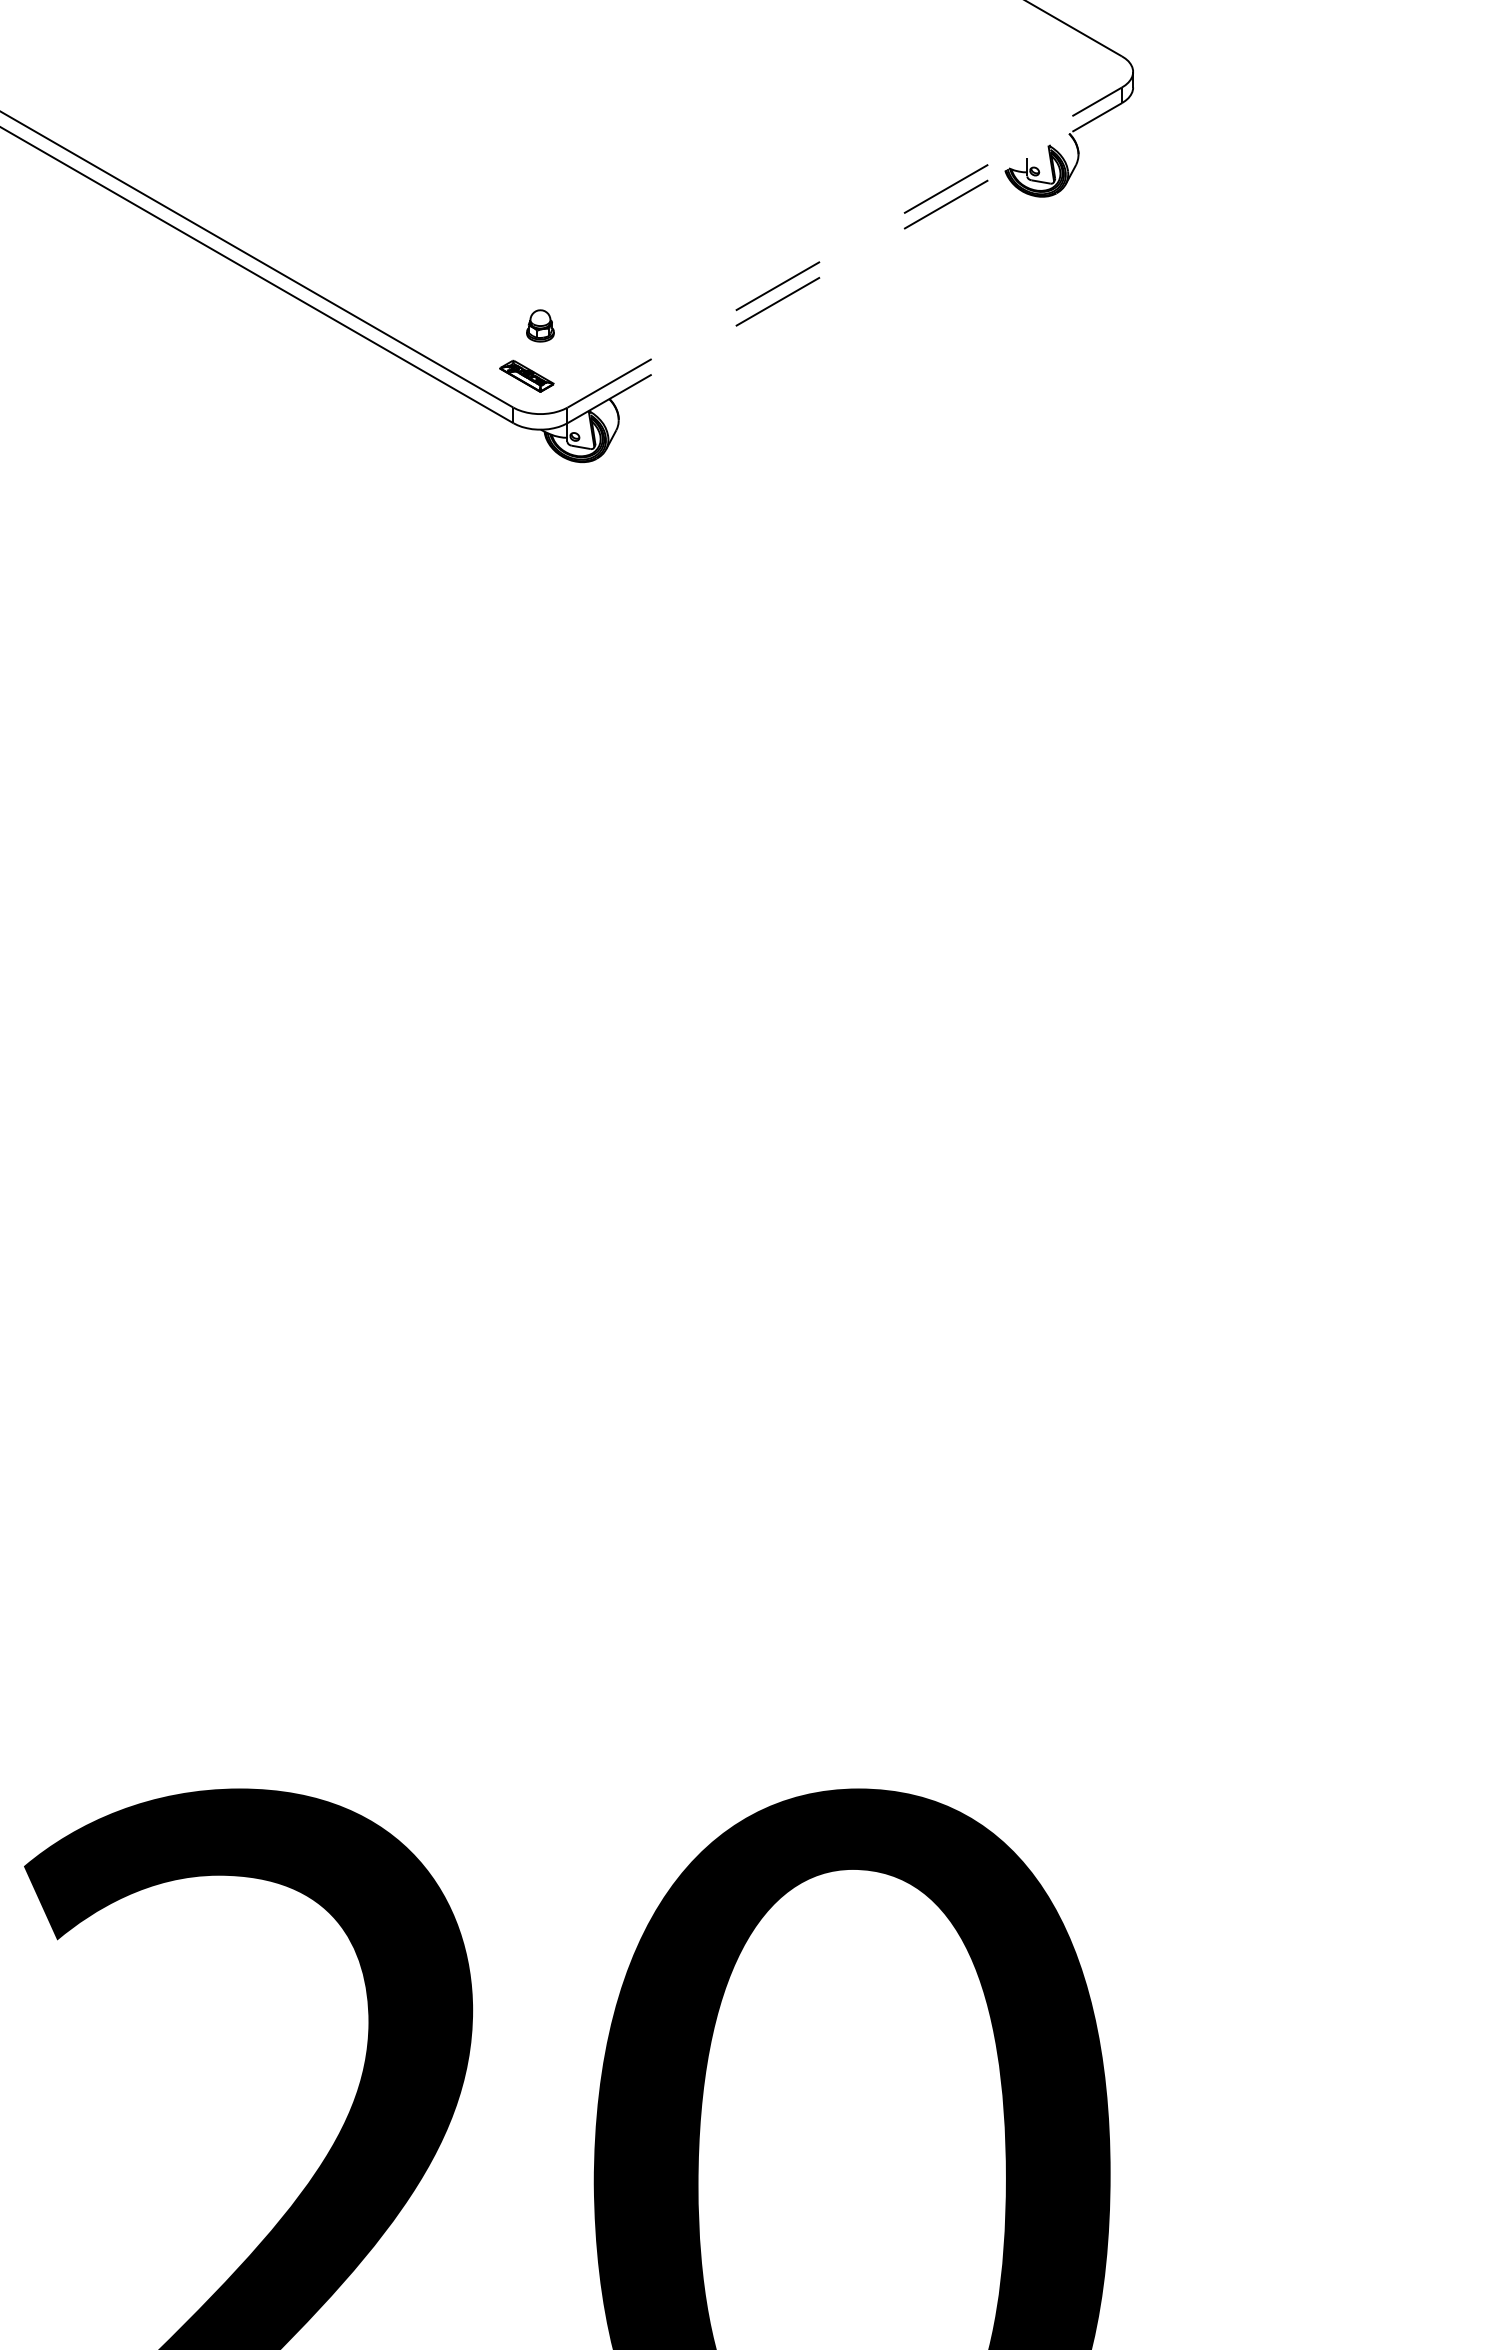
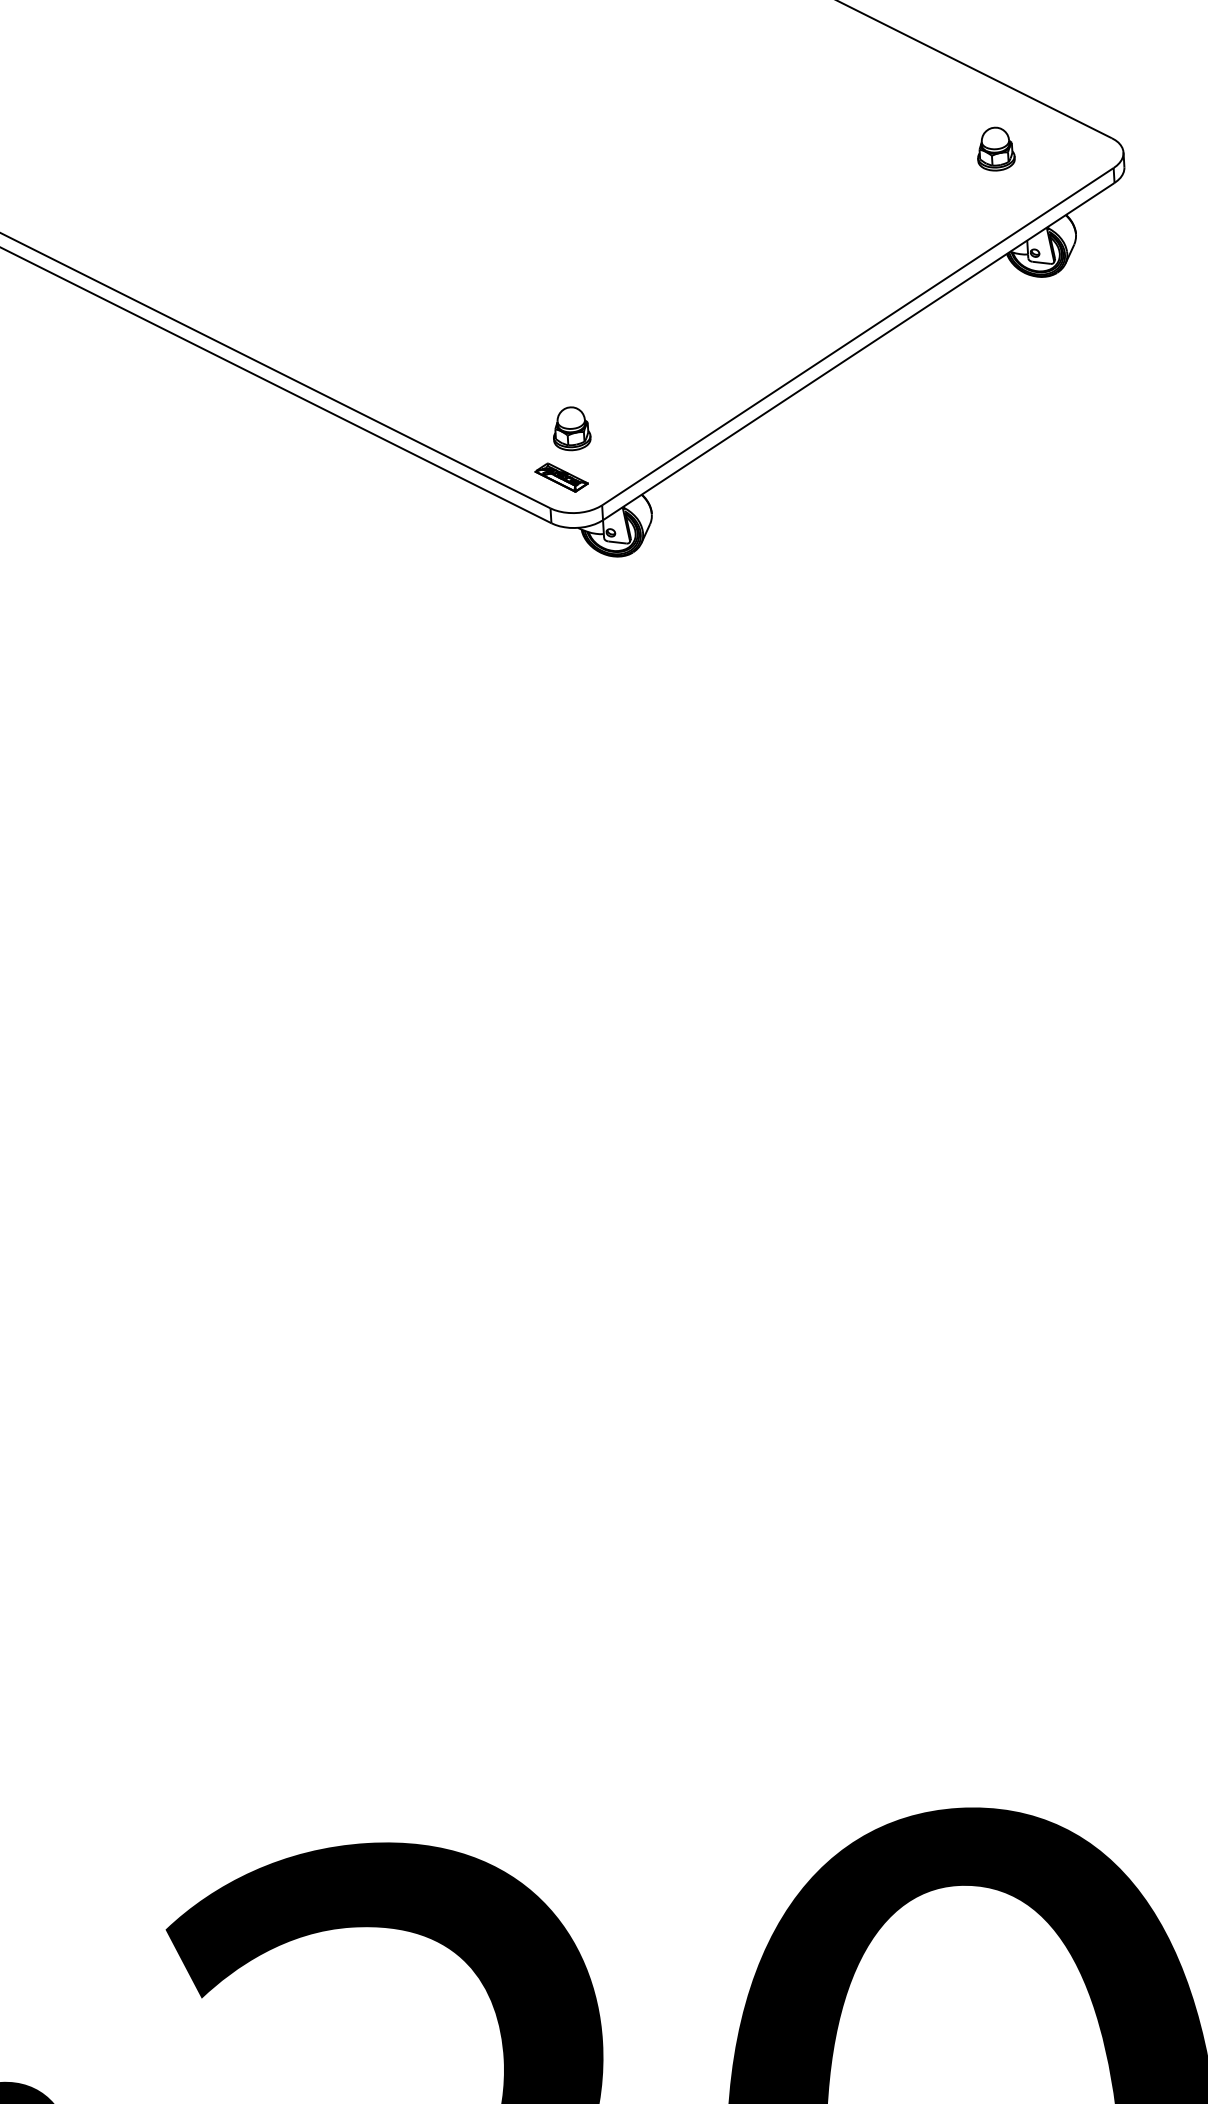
part: (1000, 60) -> (996, 149), added
line: (845, 247) -> (858, 336), dashed -> solid
line: (845, 262) -> (859, 350), dashed -> solid
part: (540, 325) -> (571, 428), size x1.43

